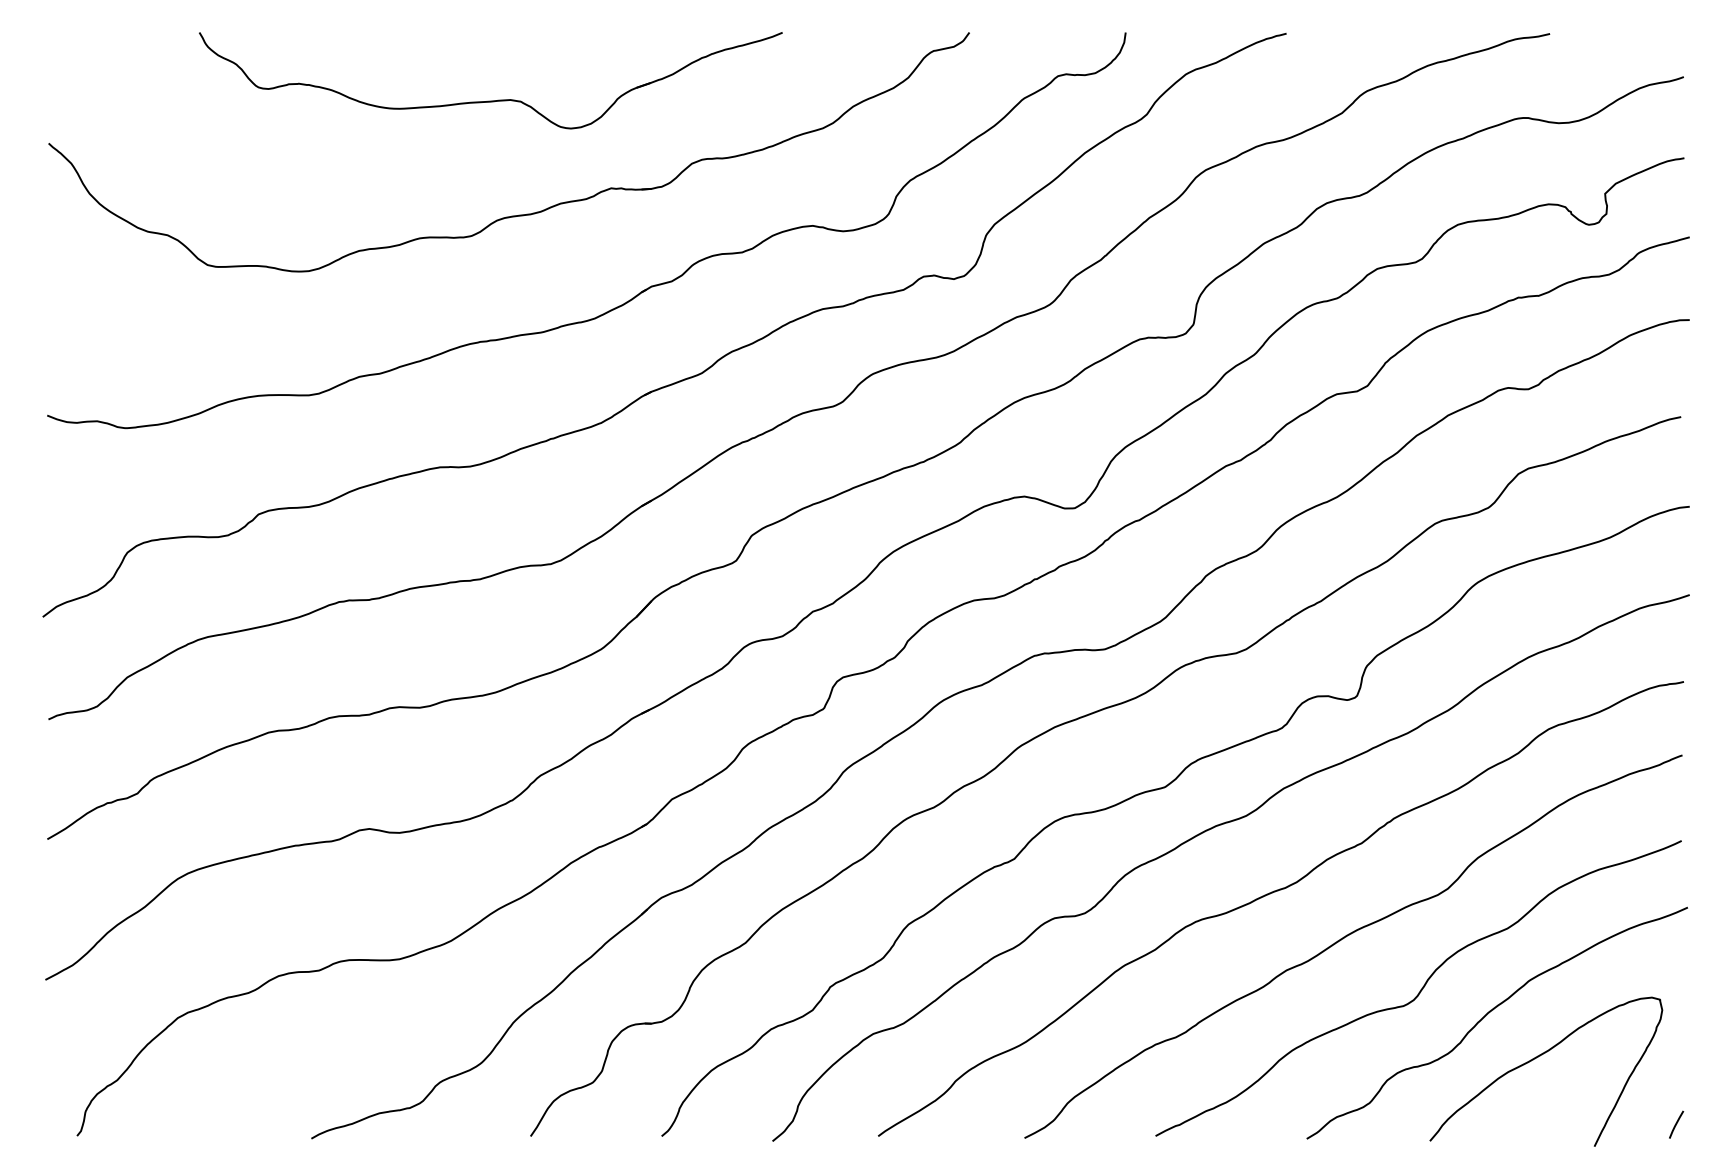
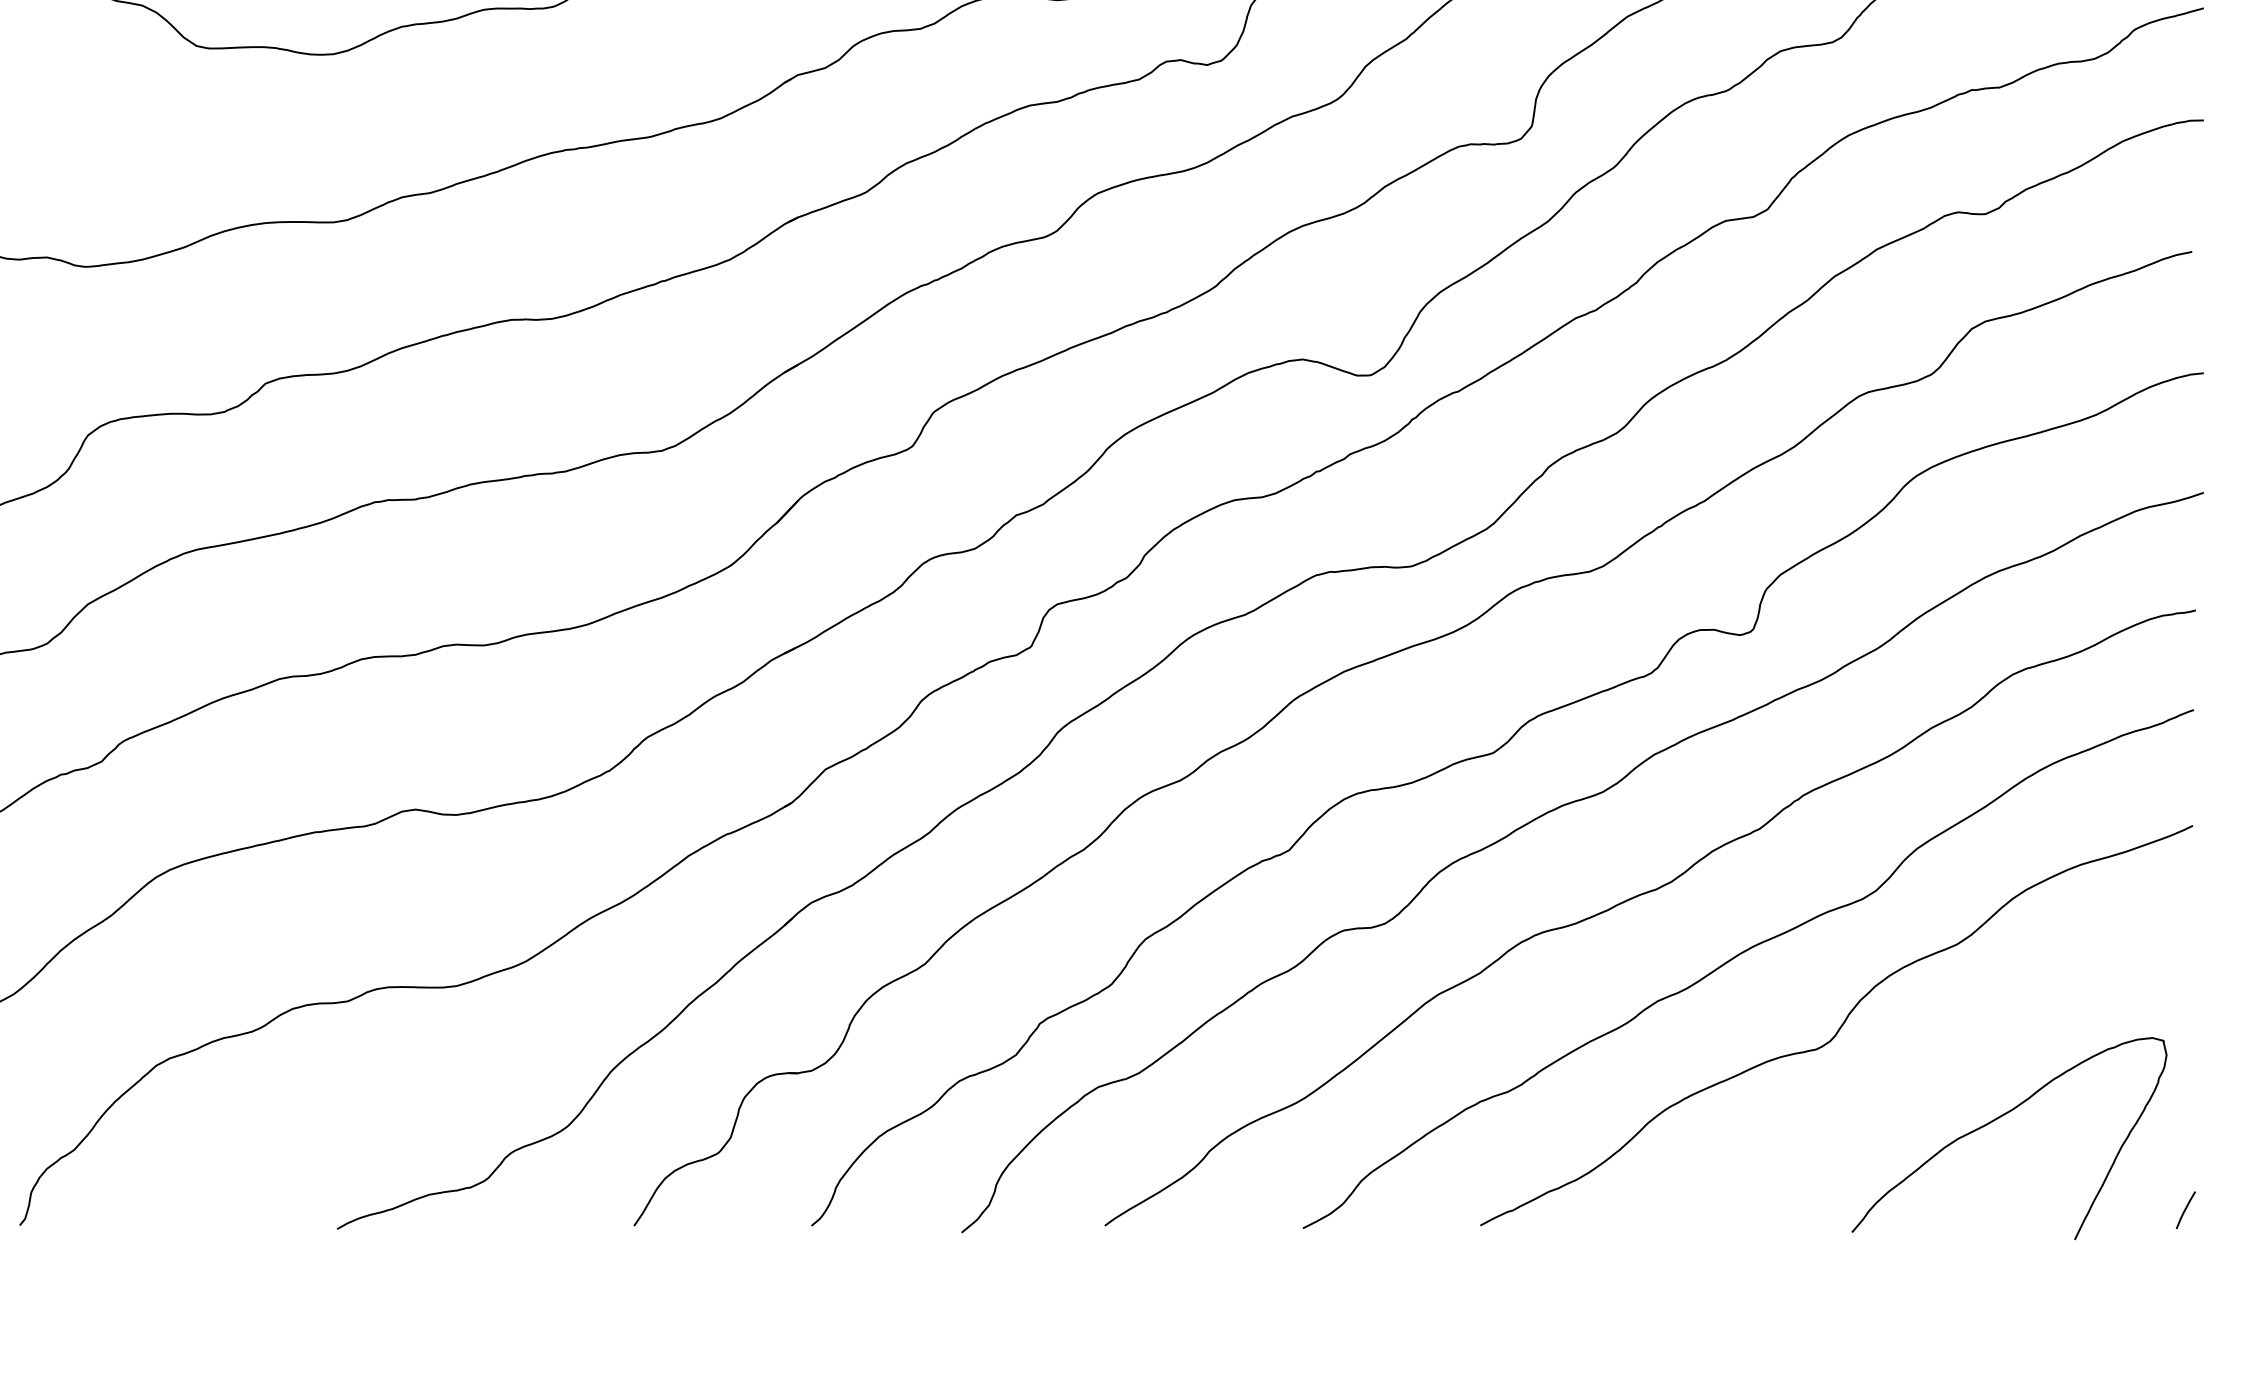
curve: (1488, 1014) -> (1931, 1060), removed

